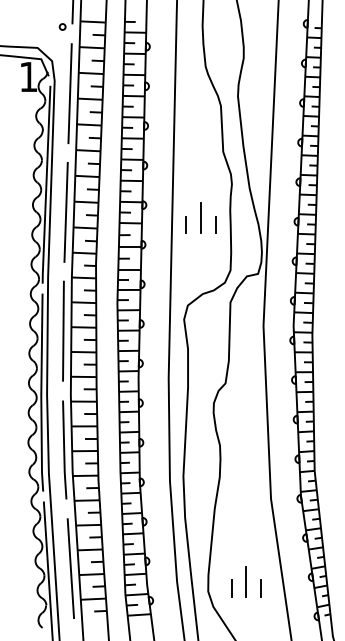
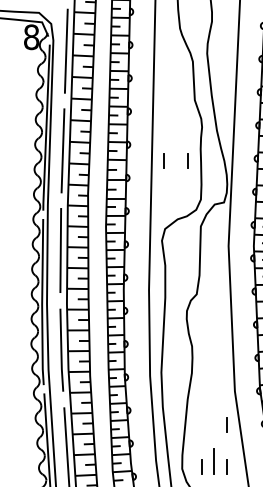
text: (28, 76) -> (31, 36), 1 -> 8
line: (200, 218) -> (175, 155), removed
line: (260, 539) -> (226, 425), added

